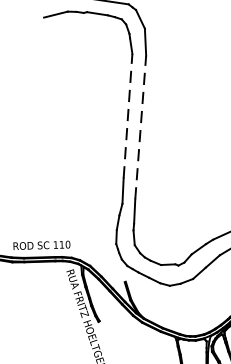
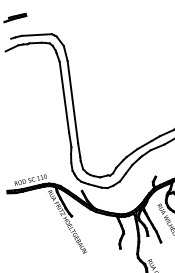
line: (128, 116) -> (64, 97), dashed -> solid
line: (140, 126) -> (72, 101), dashed -> solid

